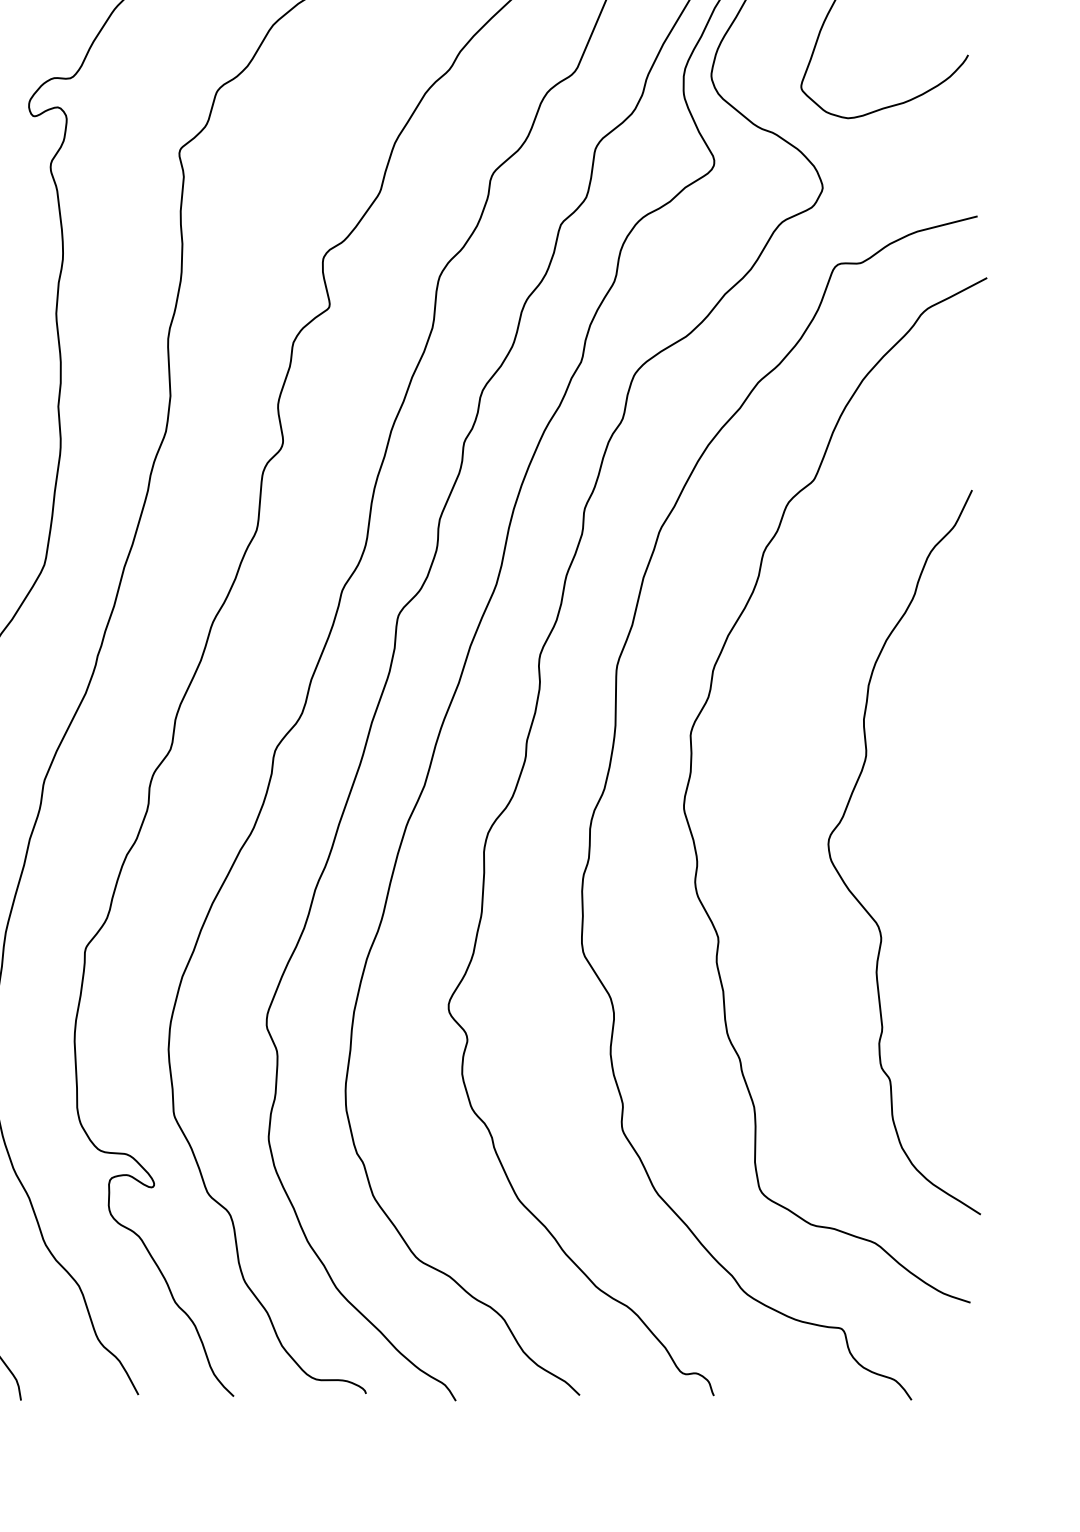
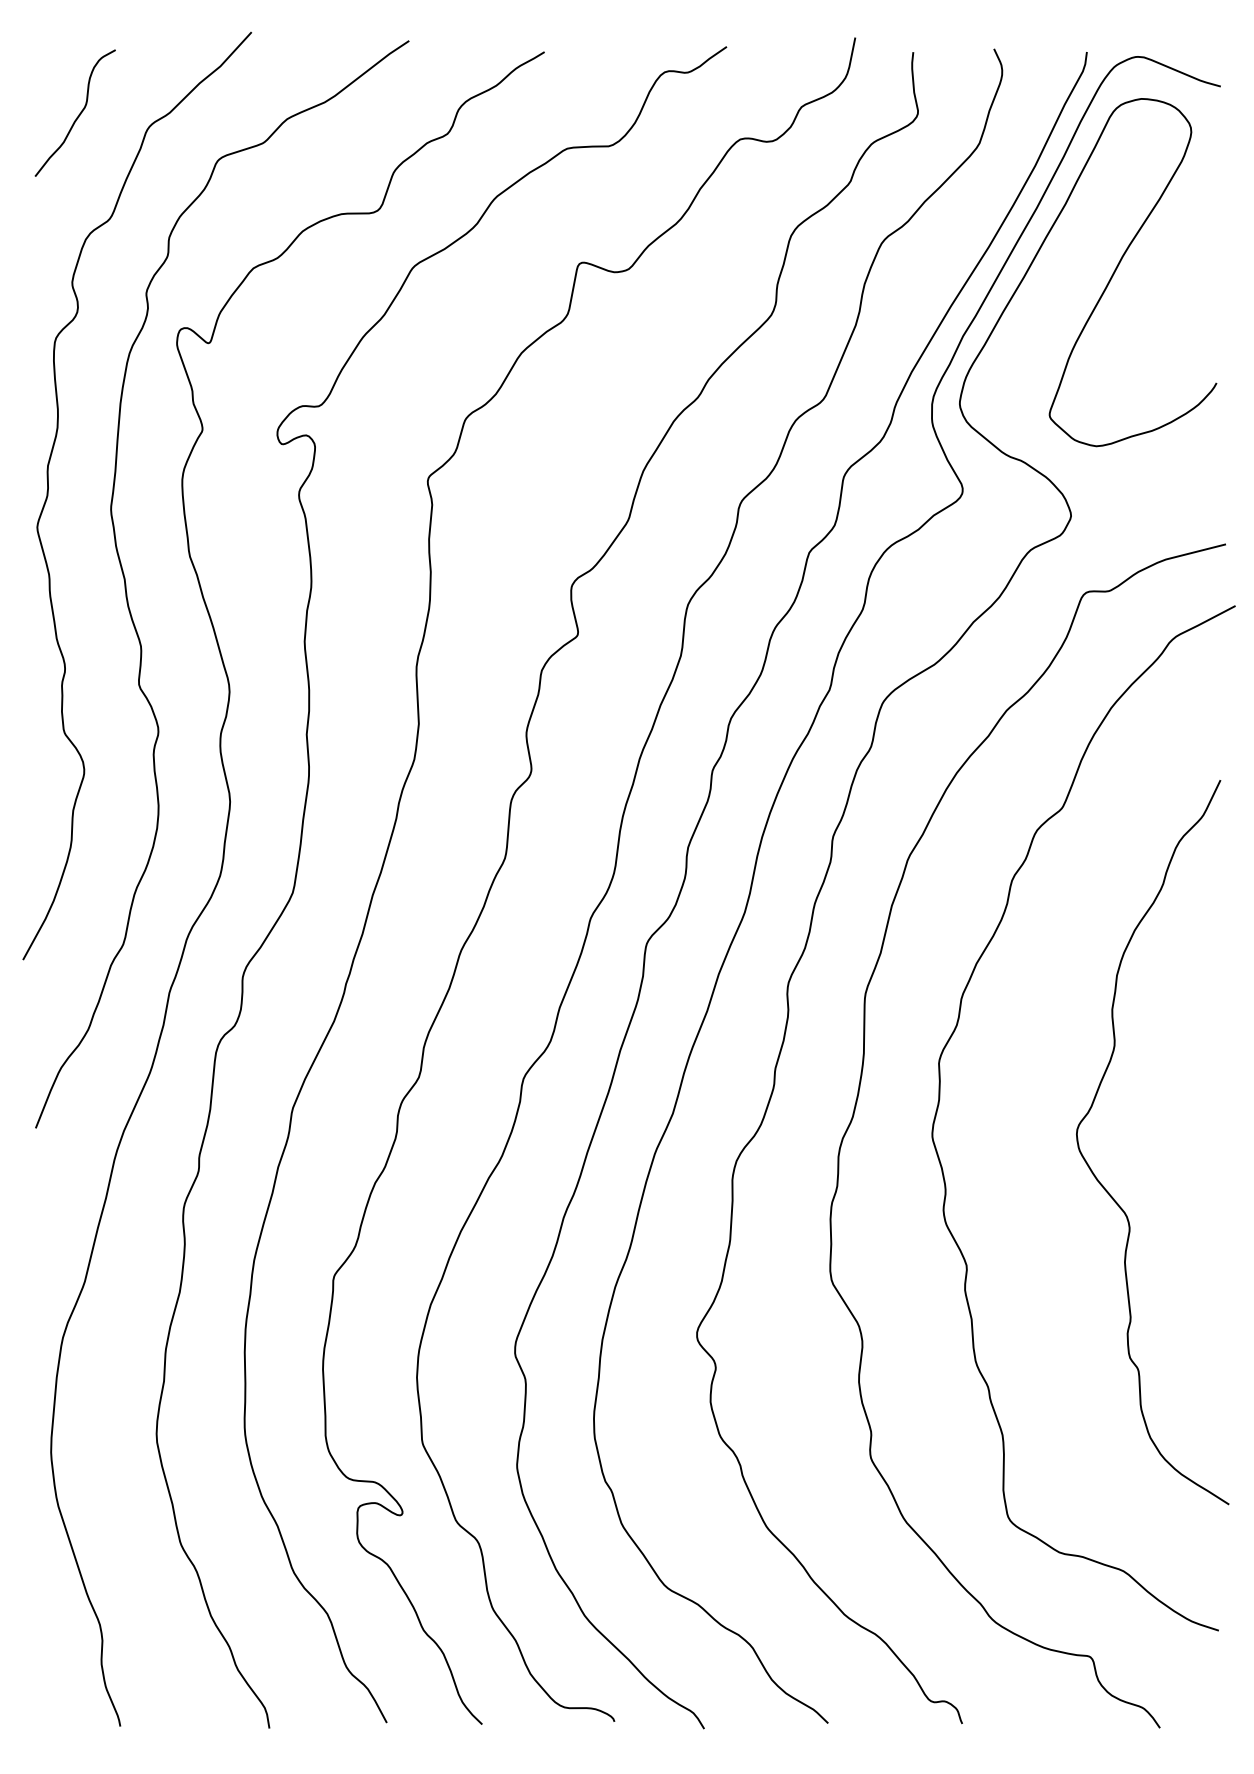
curve: (856, 896) -> (1104, 1186), moved

